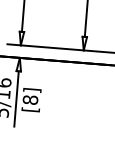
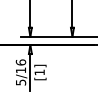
text: (30, 99) -> (39, 72), [8] -> [1]

